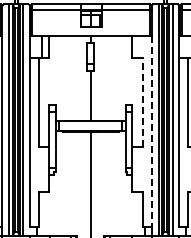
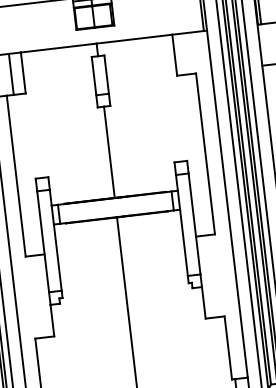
line: (142, 102) -> (204, 153), dashed -> solid
line: (151, 131) -> (227, 204), dashed -> solid

